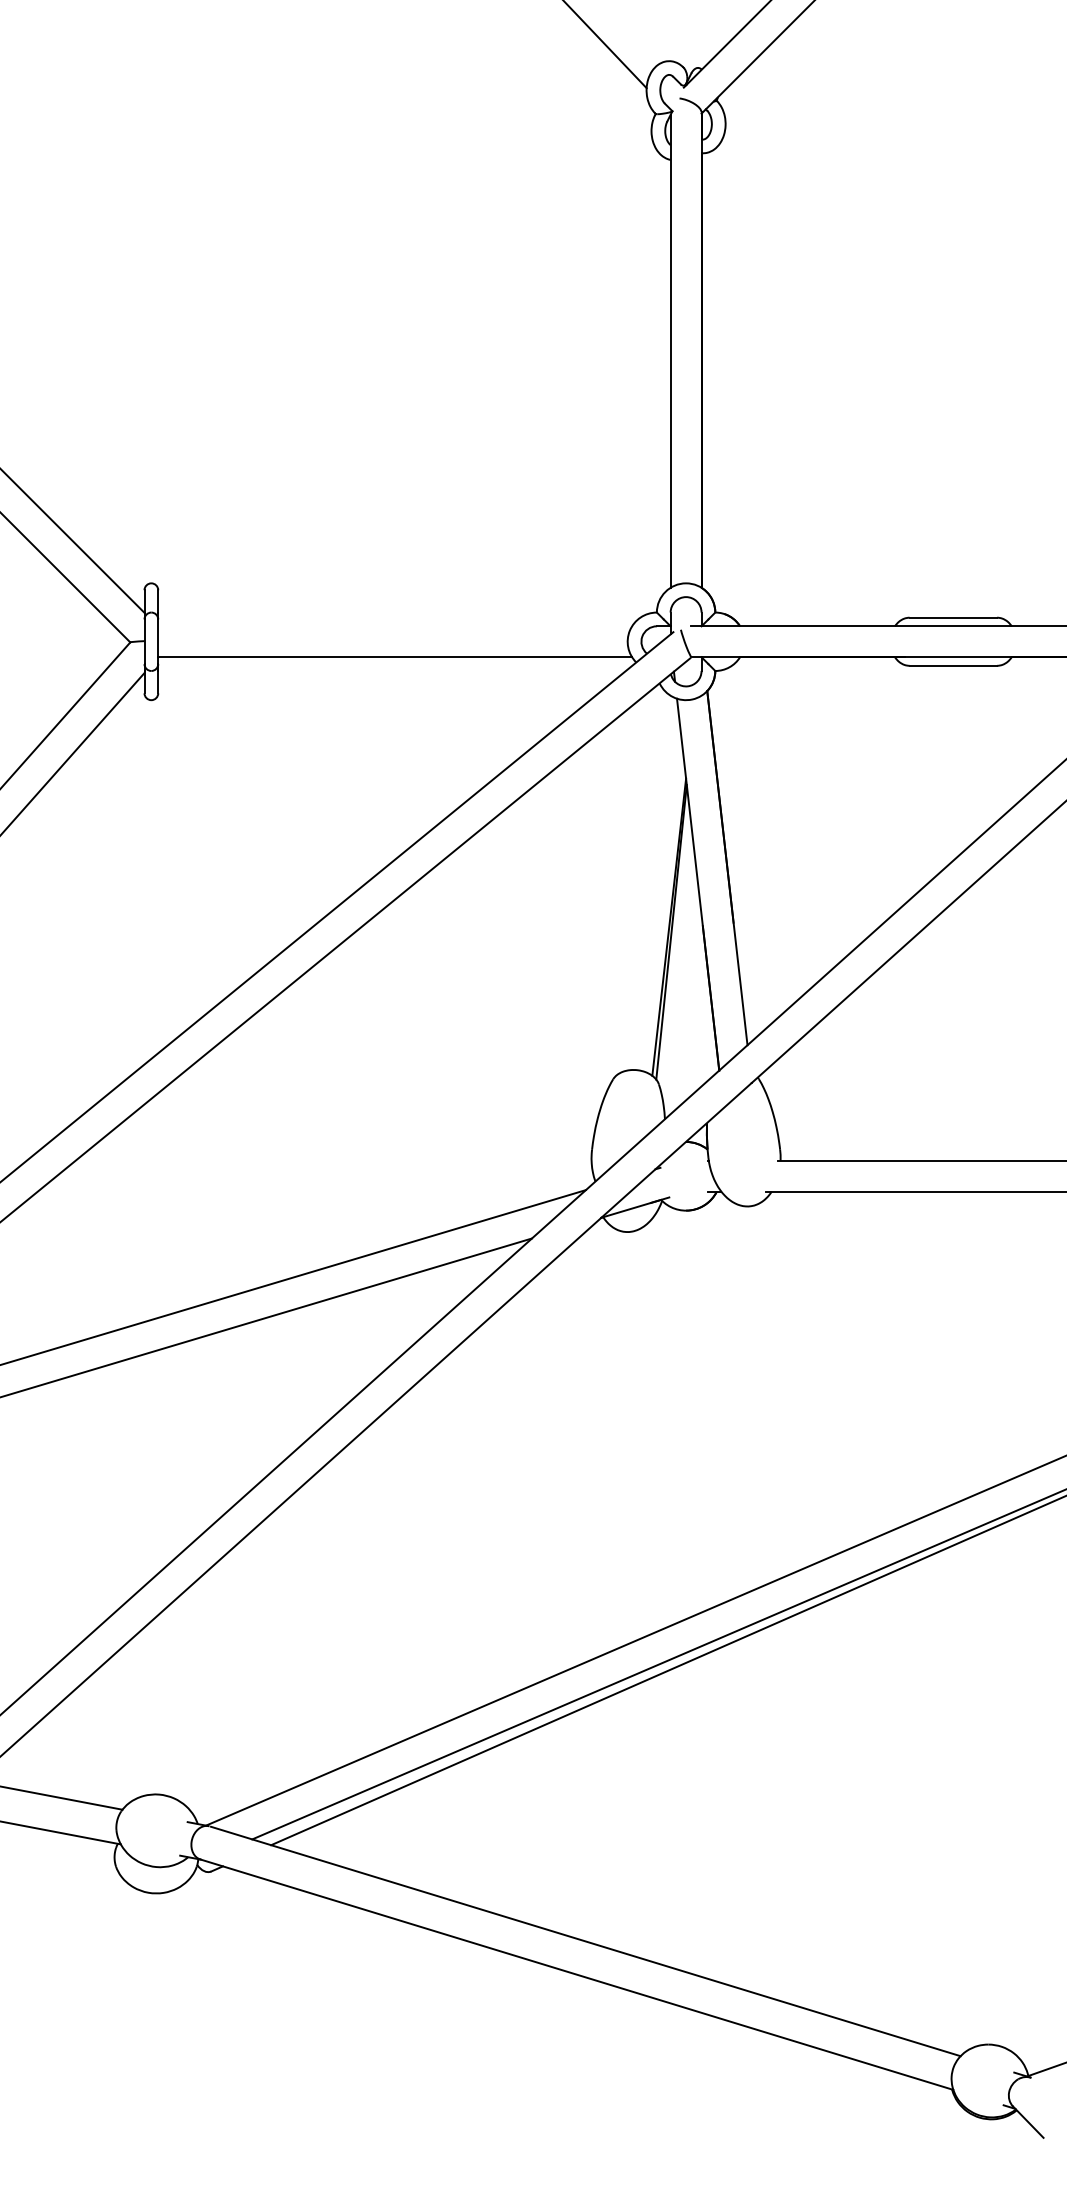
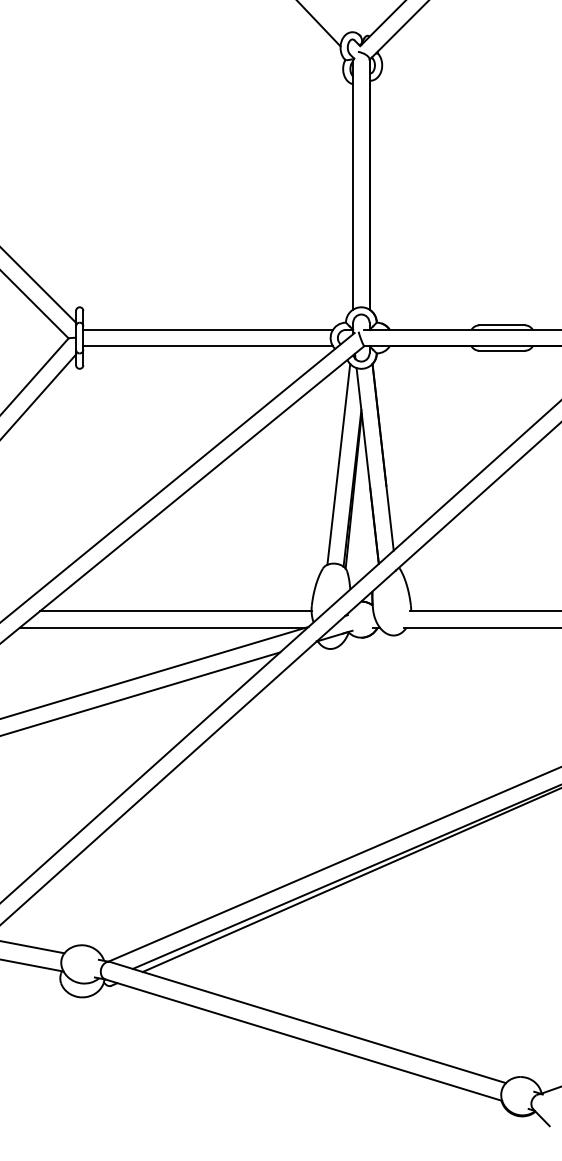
line: (393, 625) -> (207, 329), added
line: (642, 881) -> (338, 464), added
line: (333, 1160) -> (175, 611), added
line: (308, 1191) -> (162, 627), added

